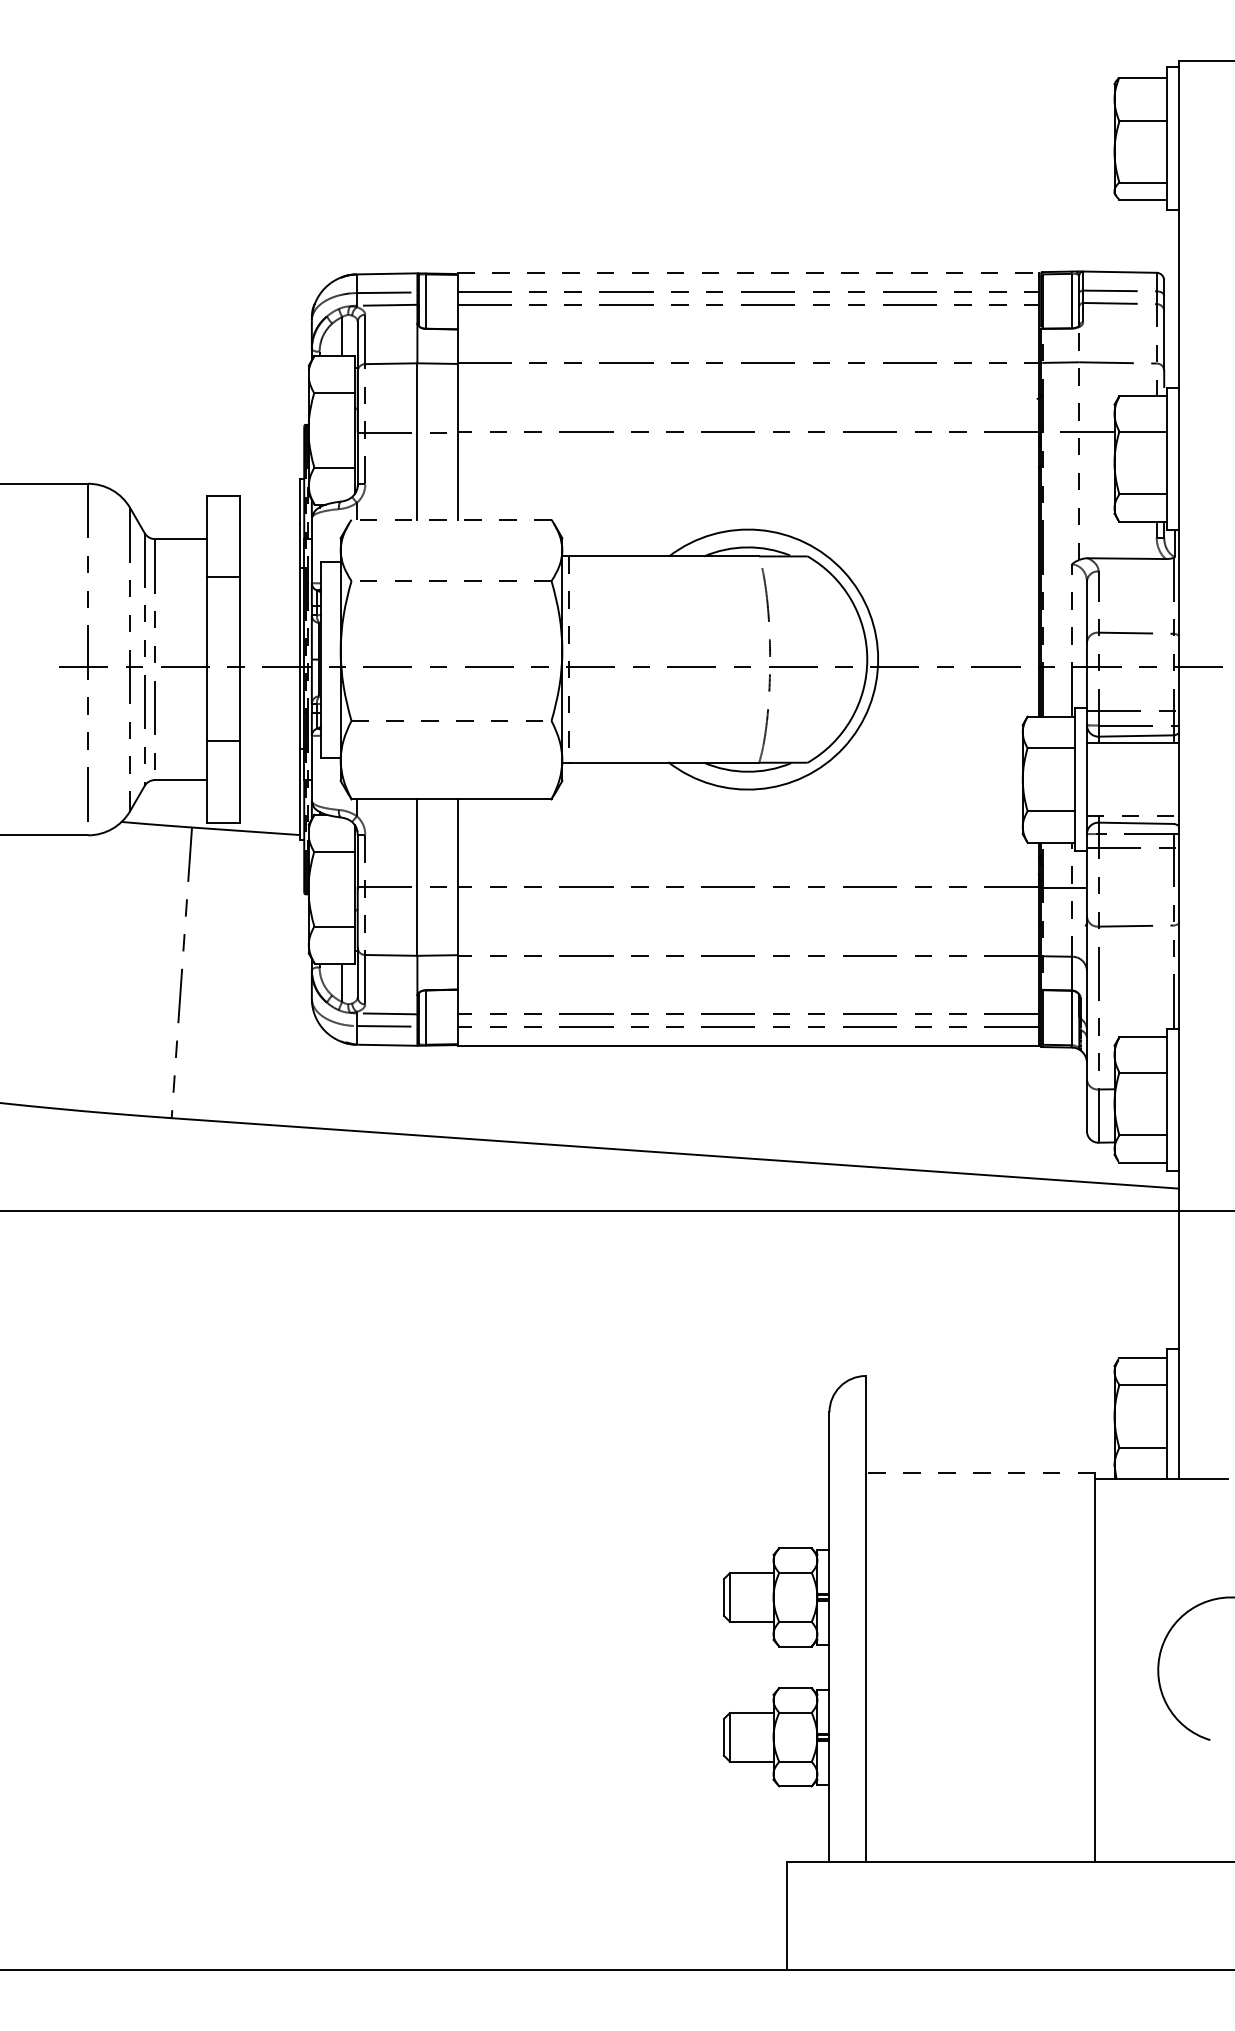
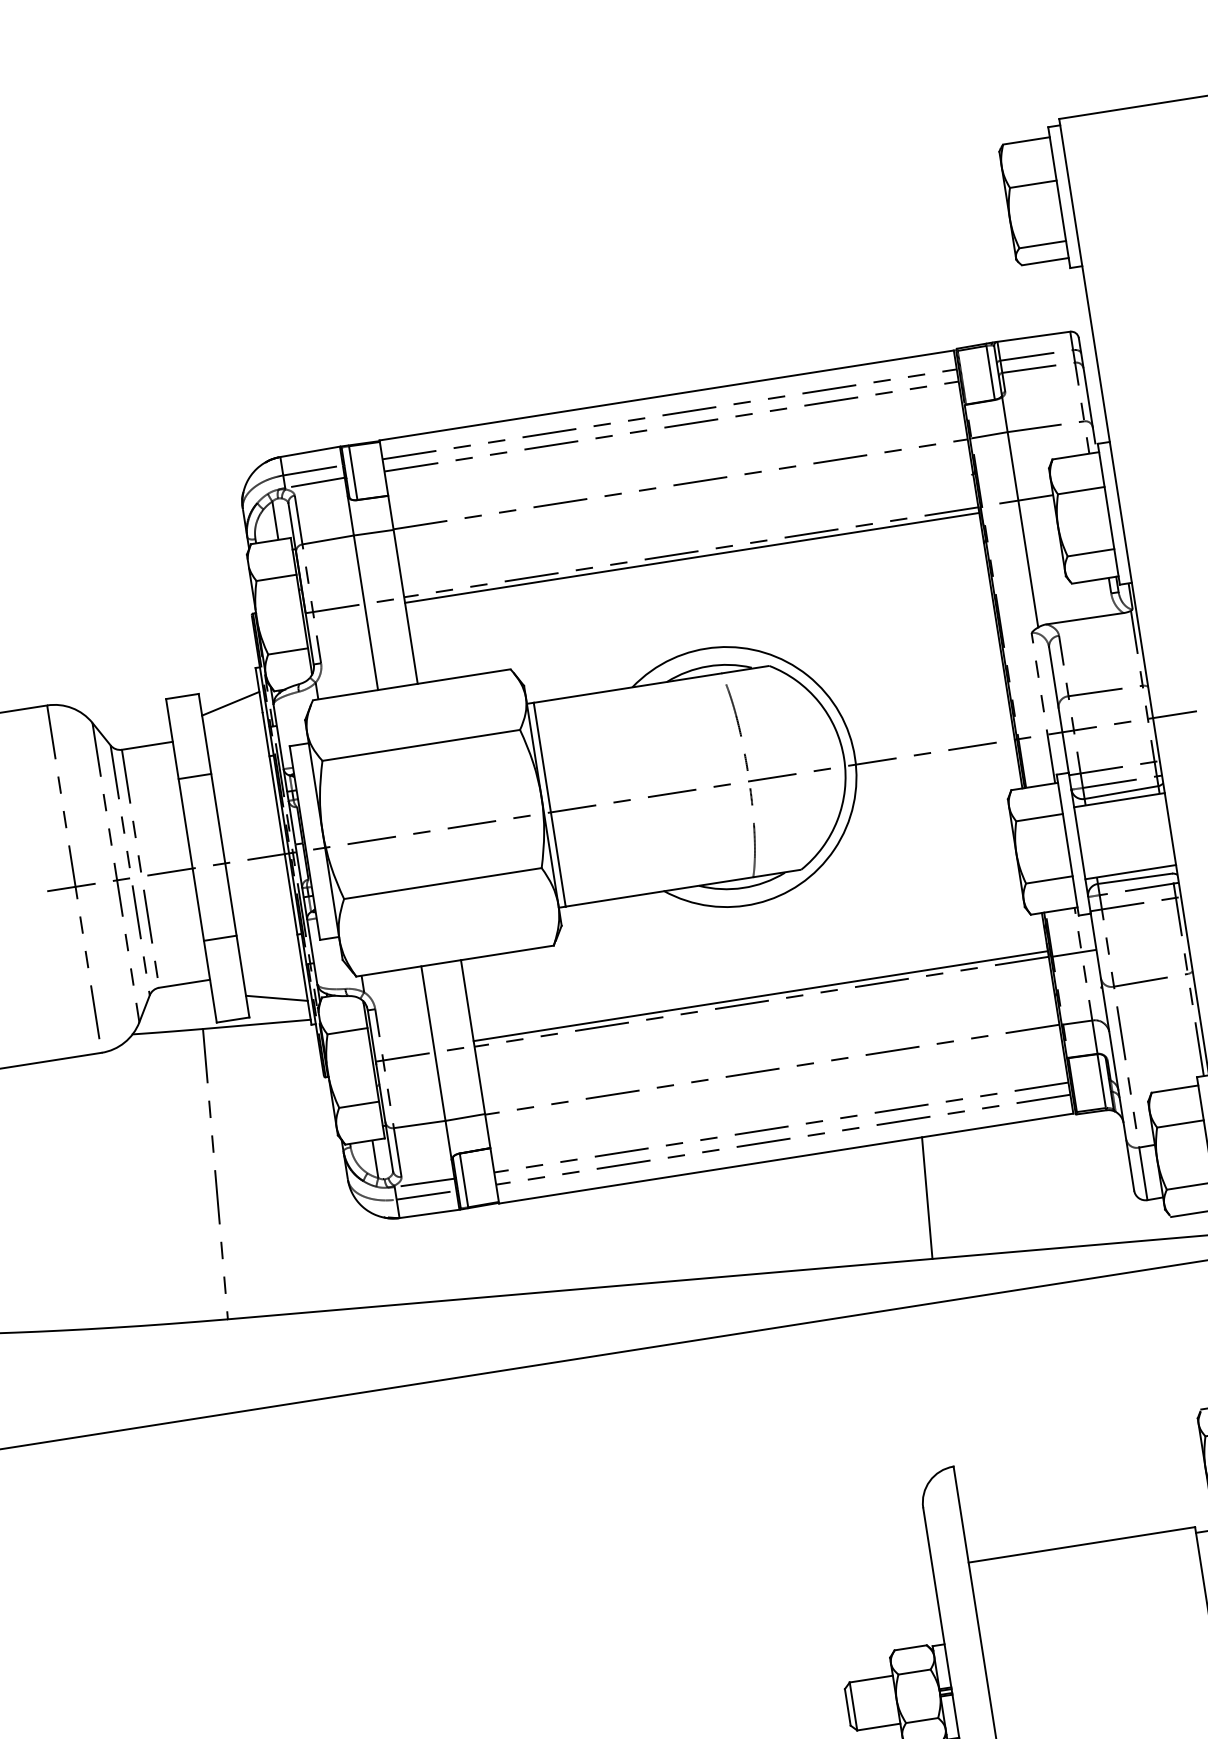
line: (748, 273) -> (667, 395), dashed -> solid
line: (747, 437) -> (691, 557), added
line: (1079, 443) -> (1020, 512), dashed -> solid
line: (269, 510) -> (230, 703), added
line: (451, 519) -> (411, 684), dashed -> solid
line: (451, 581) -> (421, 745), dashed -> solid
line: (569, 660) -> (550, 805), dashed -> solid
line: (451, 720) -> (442, 883), dashed -> solid
line: (269, 808) -> (276, 998), added
line: (1132, 816) -> (1130, 872), dashed -> solid
line: (747, 881) -> (760, 996), added
line: (881, 1106) -> (927, 1197), added
line: (980, 1473) -> (1081, 1545), dashed -> solid

